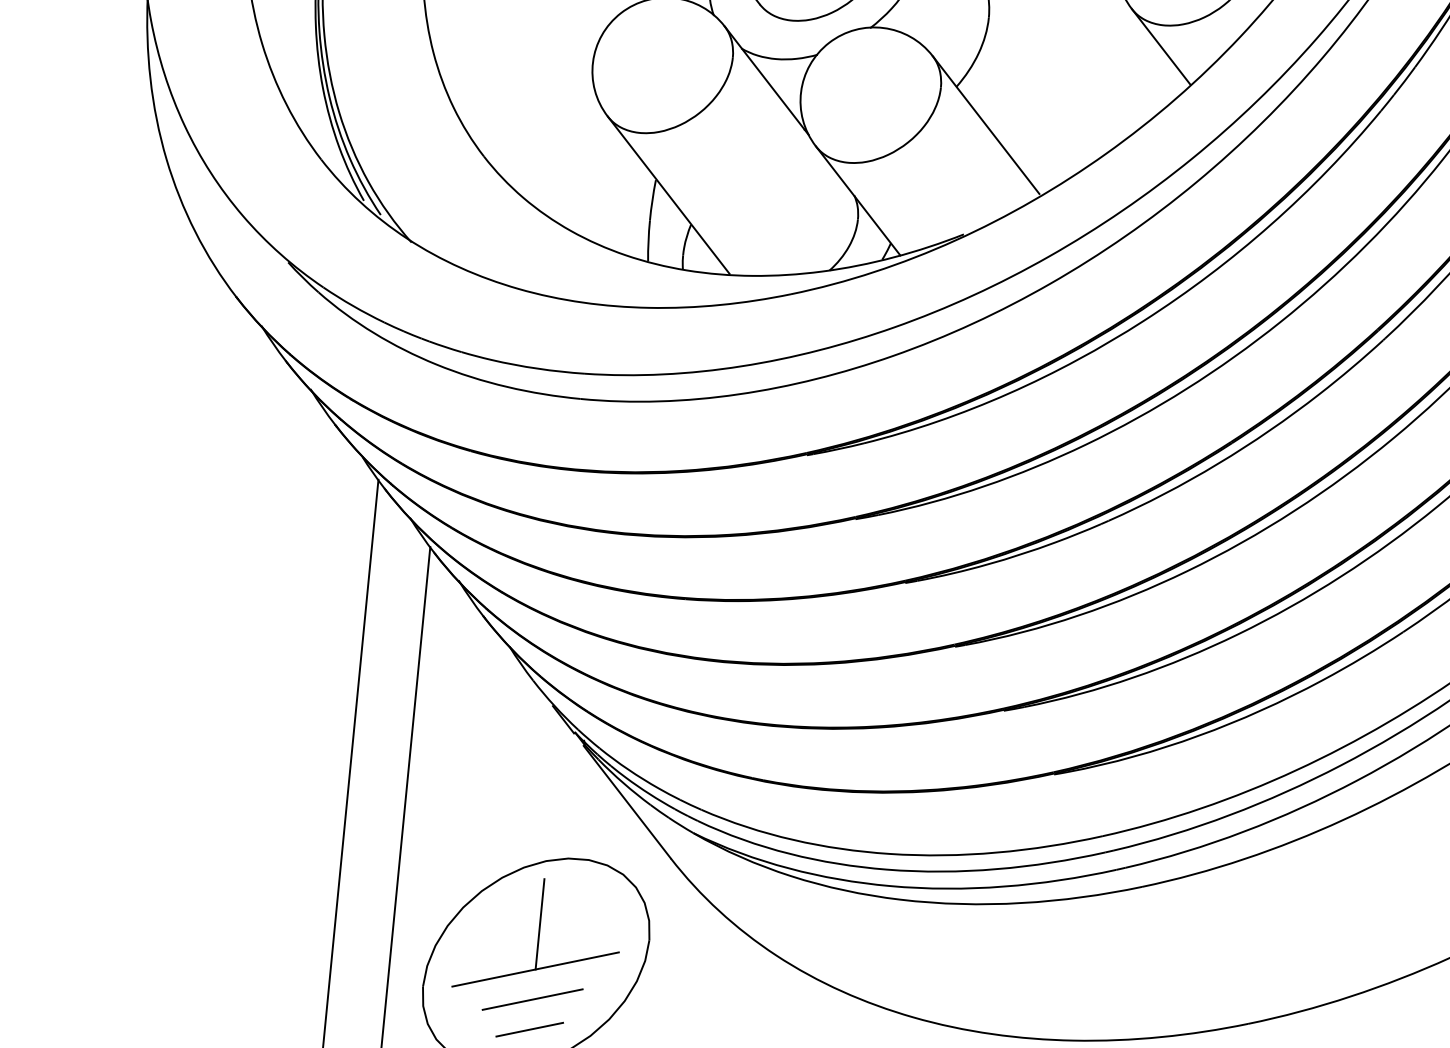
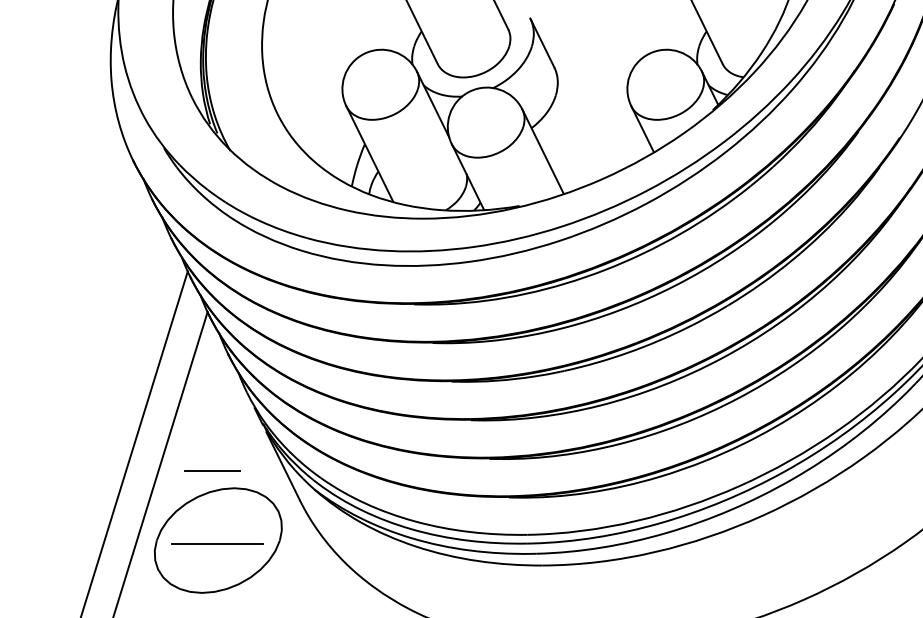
line: (539, 924) -> (224, 520), removed
line: (532, 998) -> (212, 470), moved
line: (529, 1029) -> (207, 574), removed

